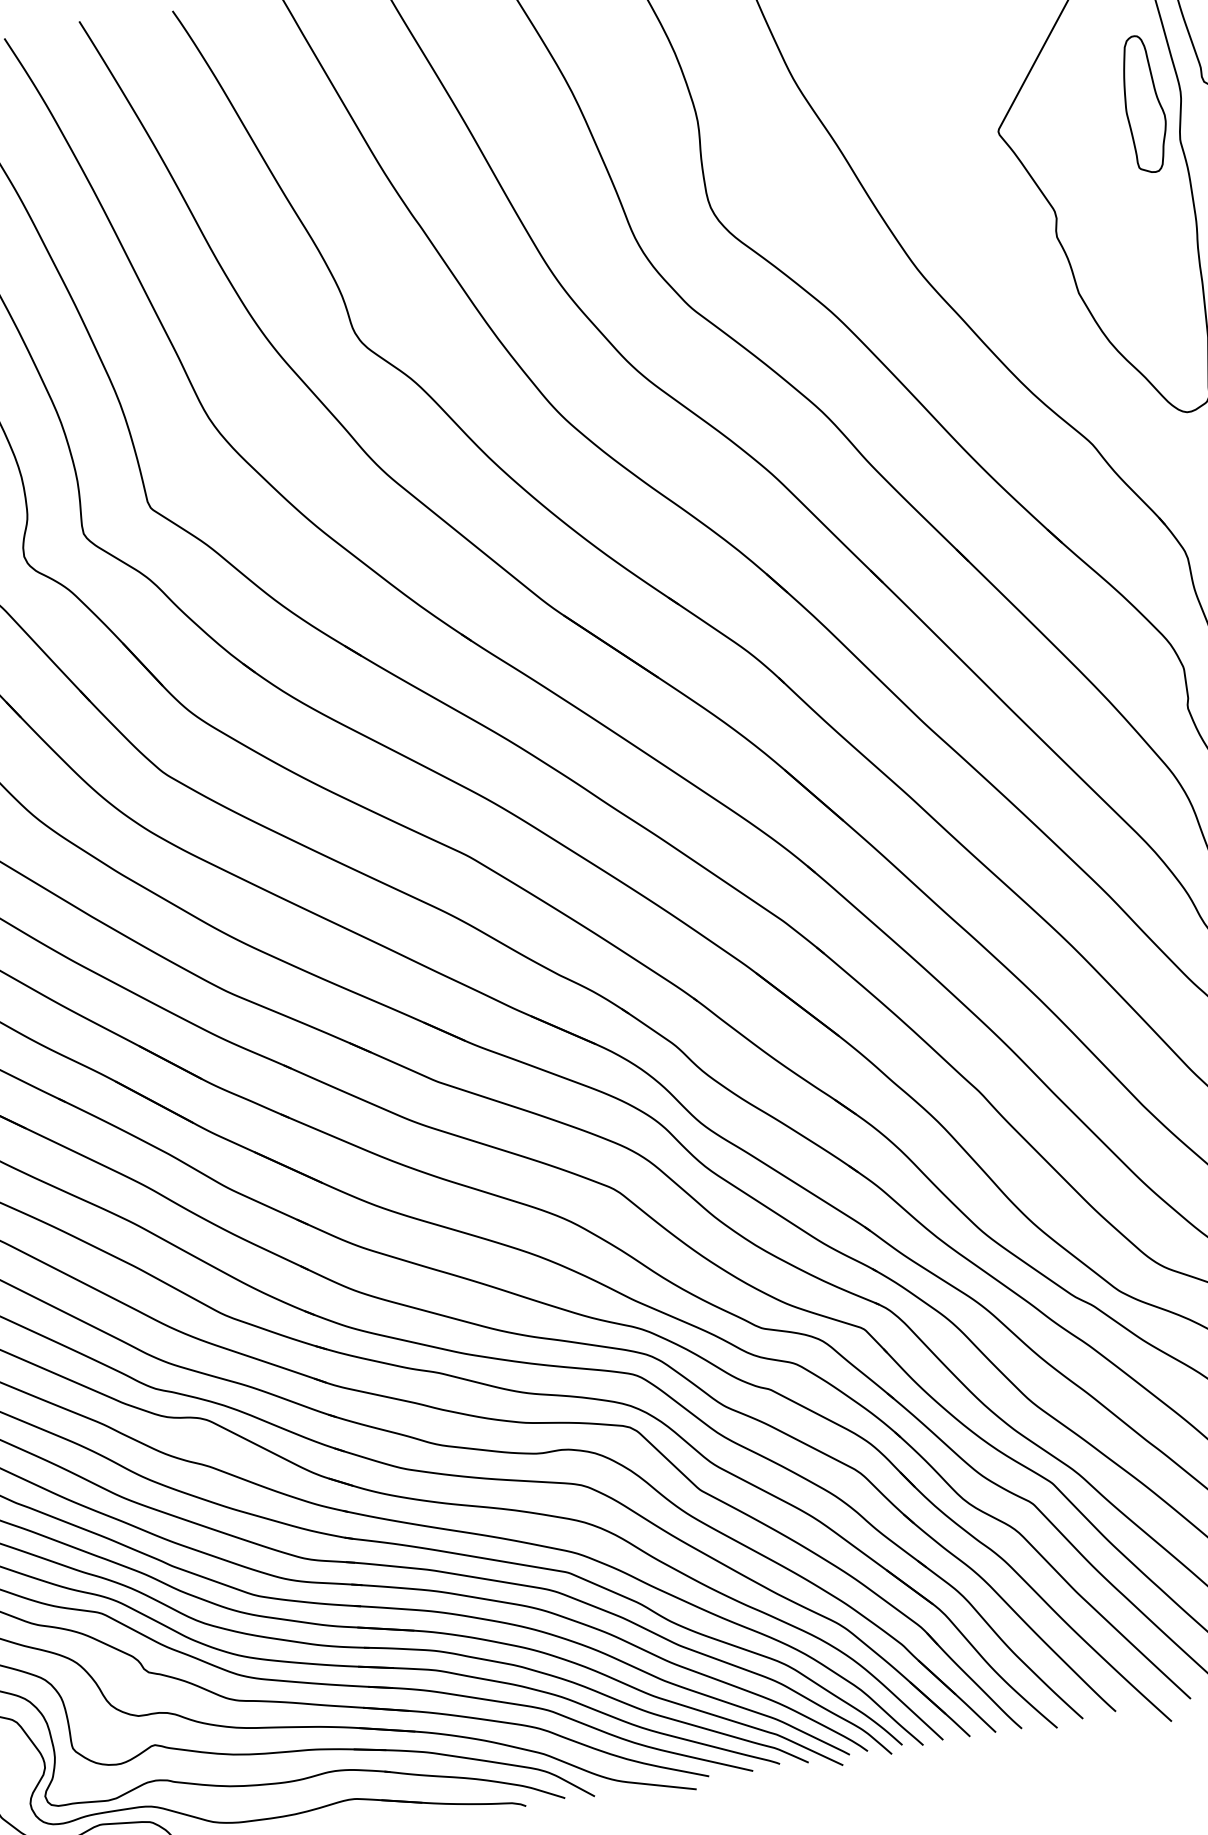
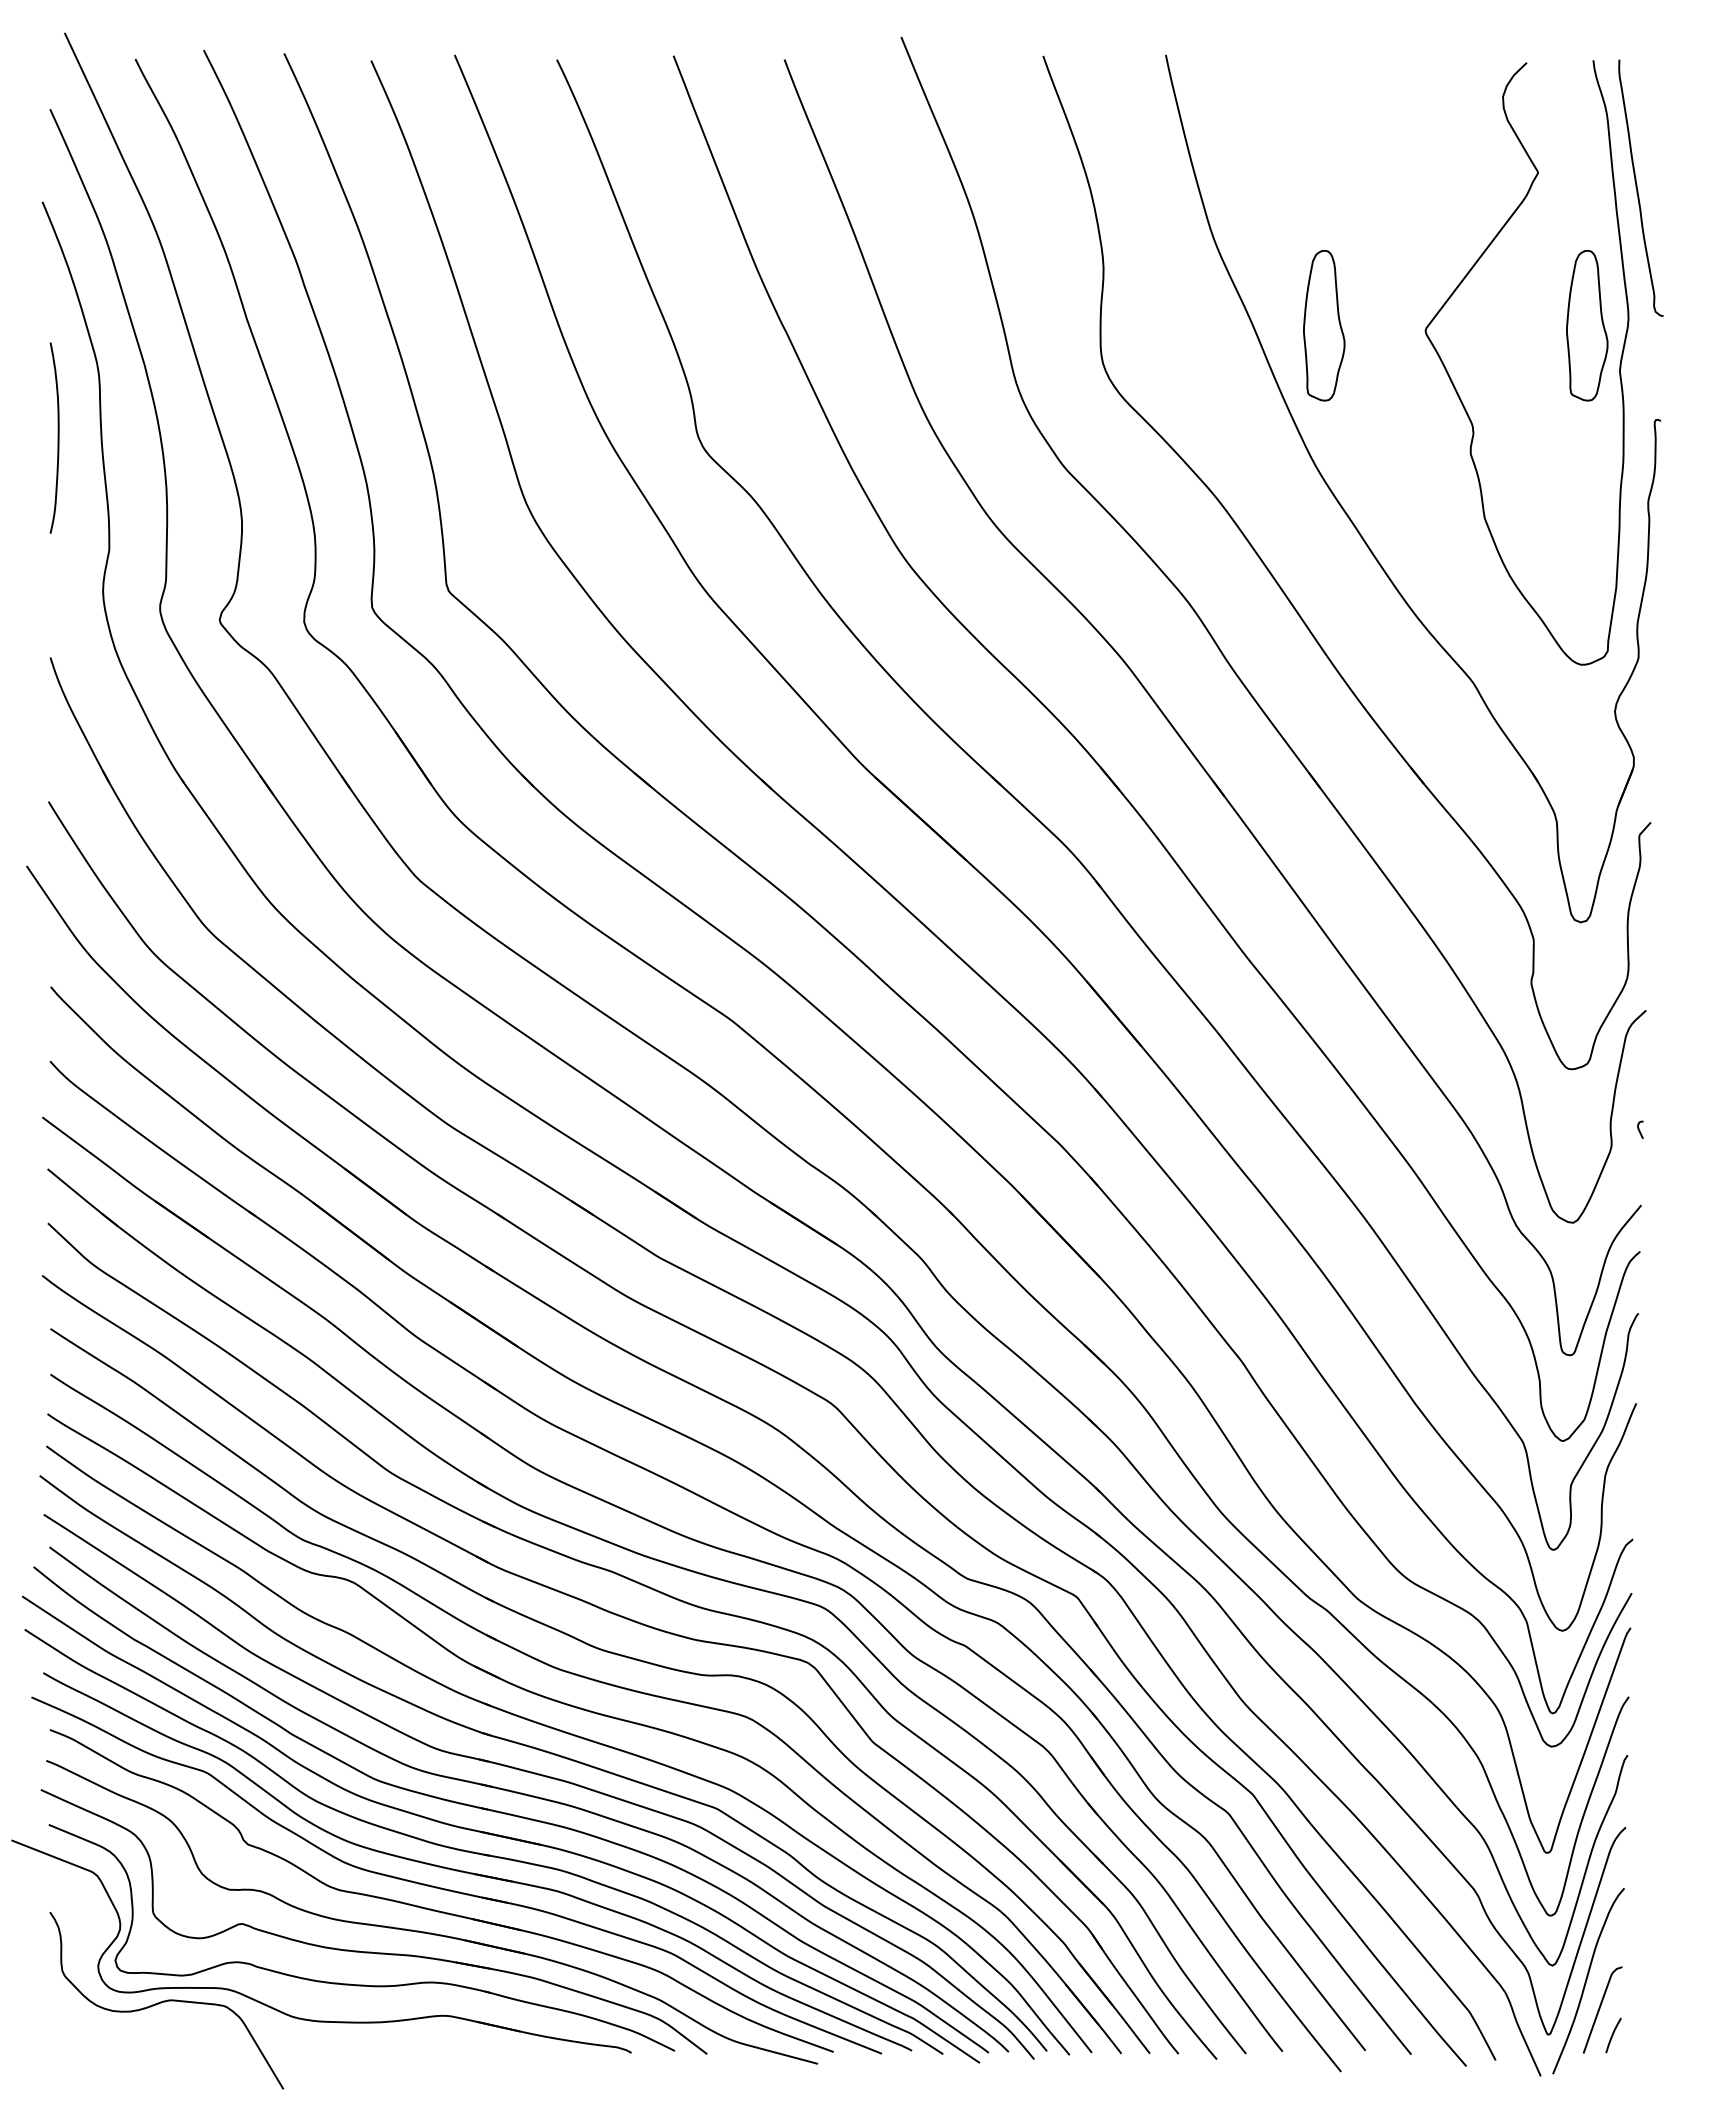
part: (906, 141) -> (1324, 325), added

